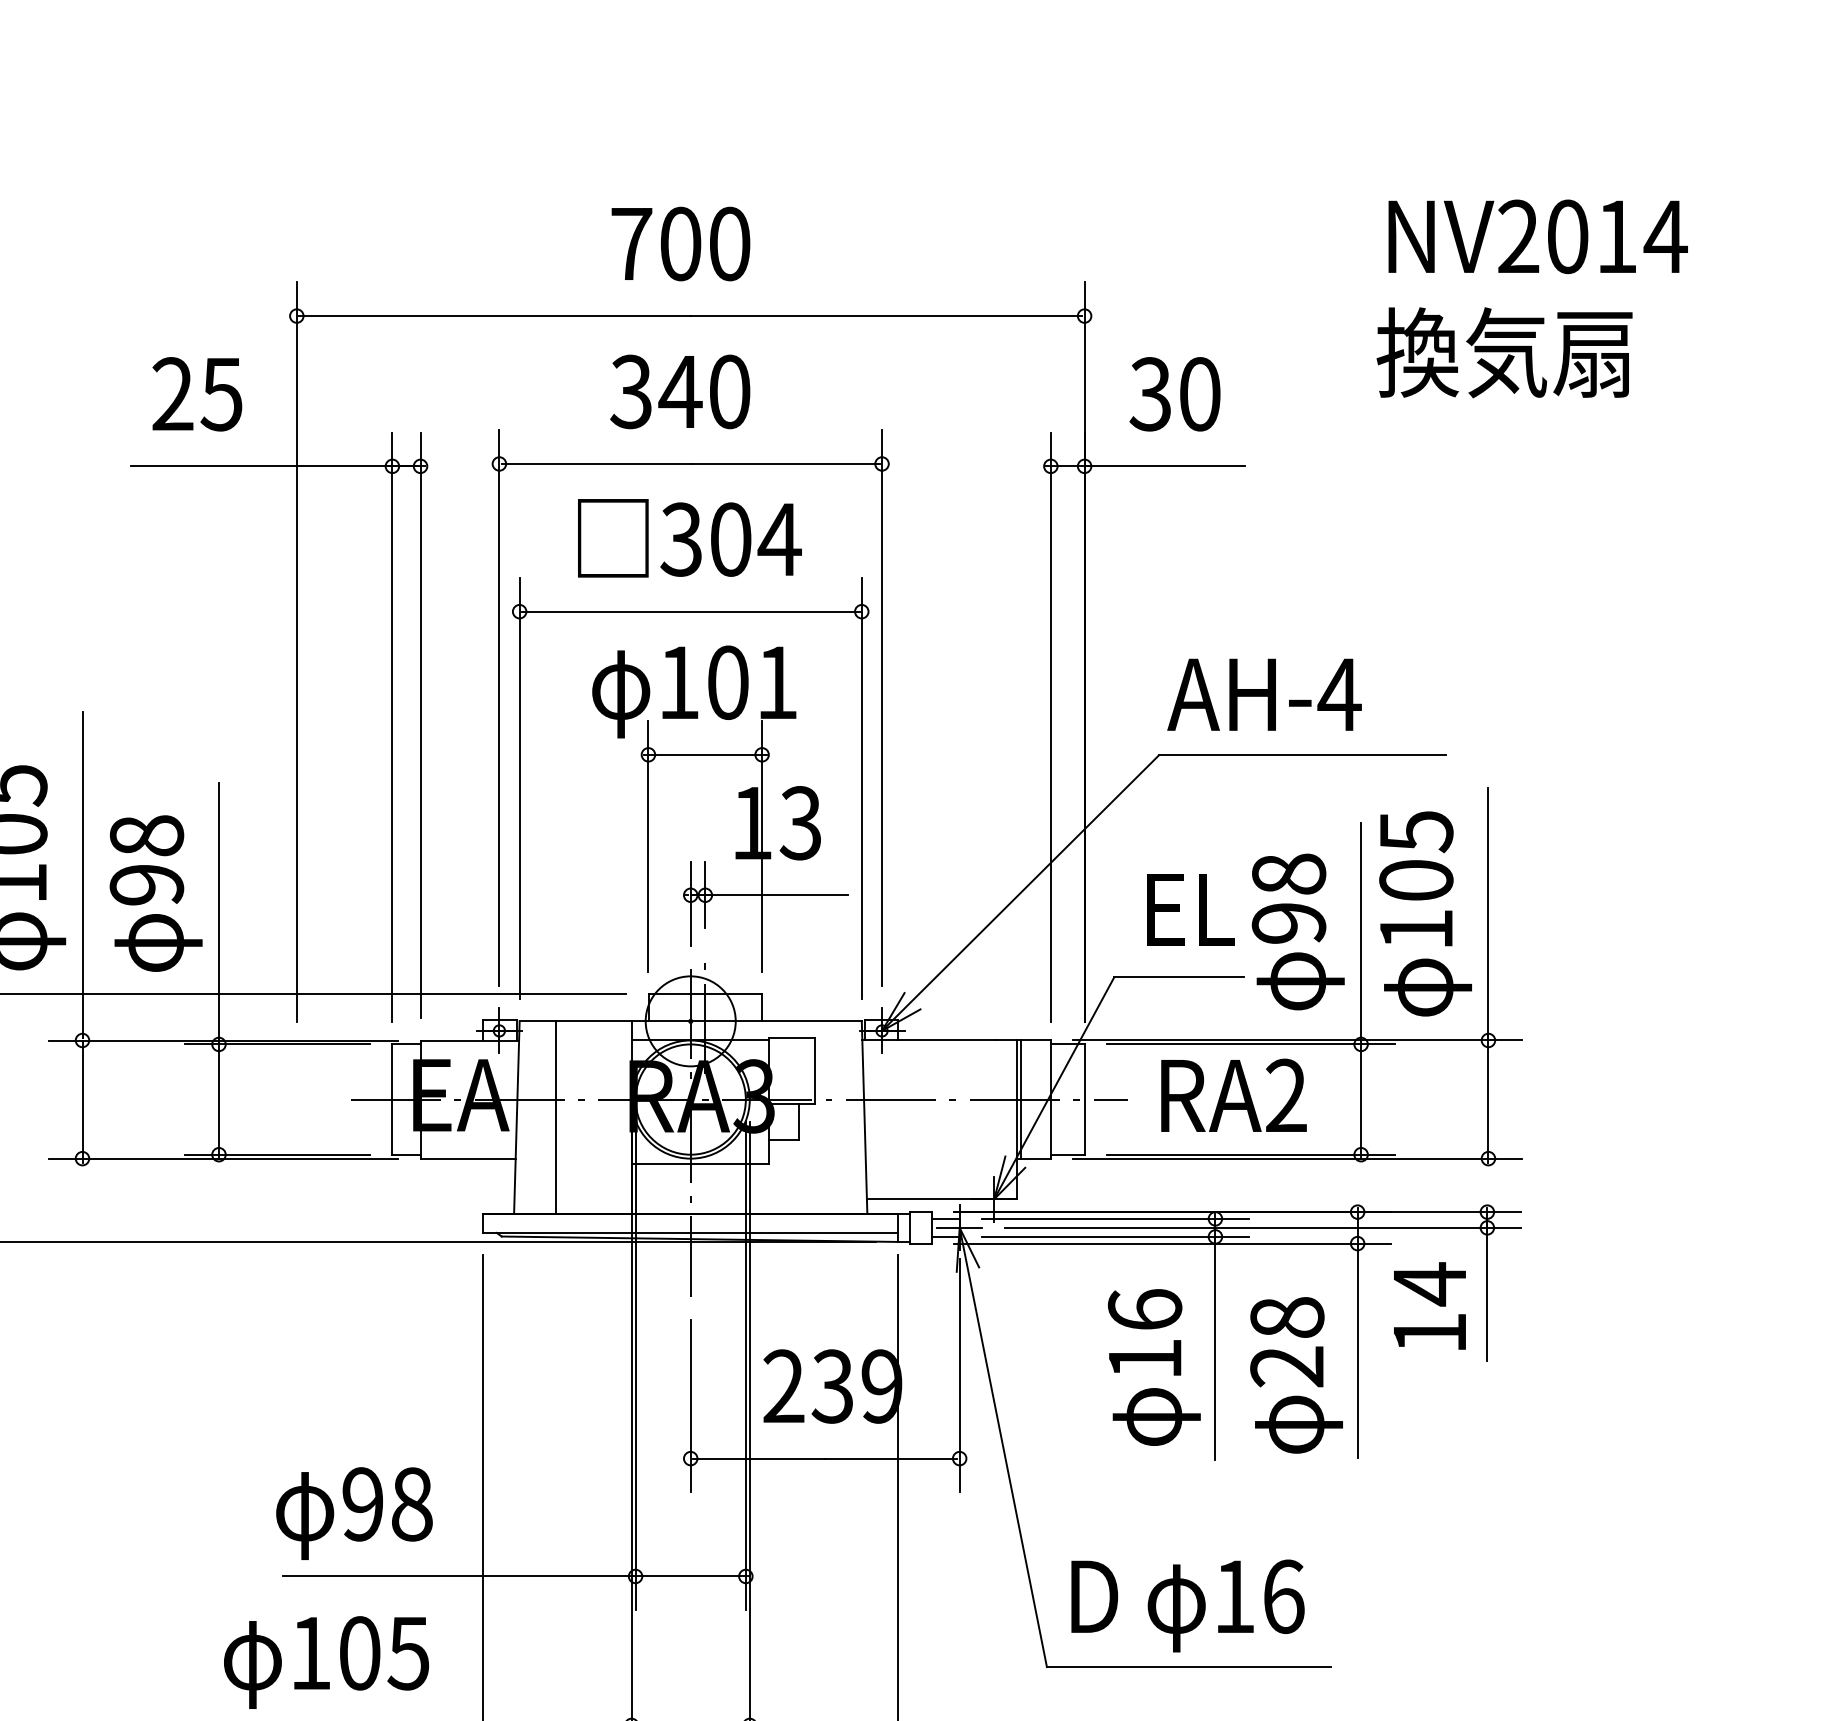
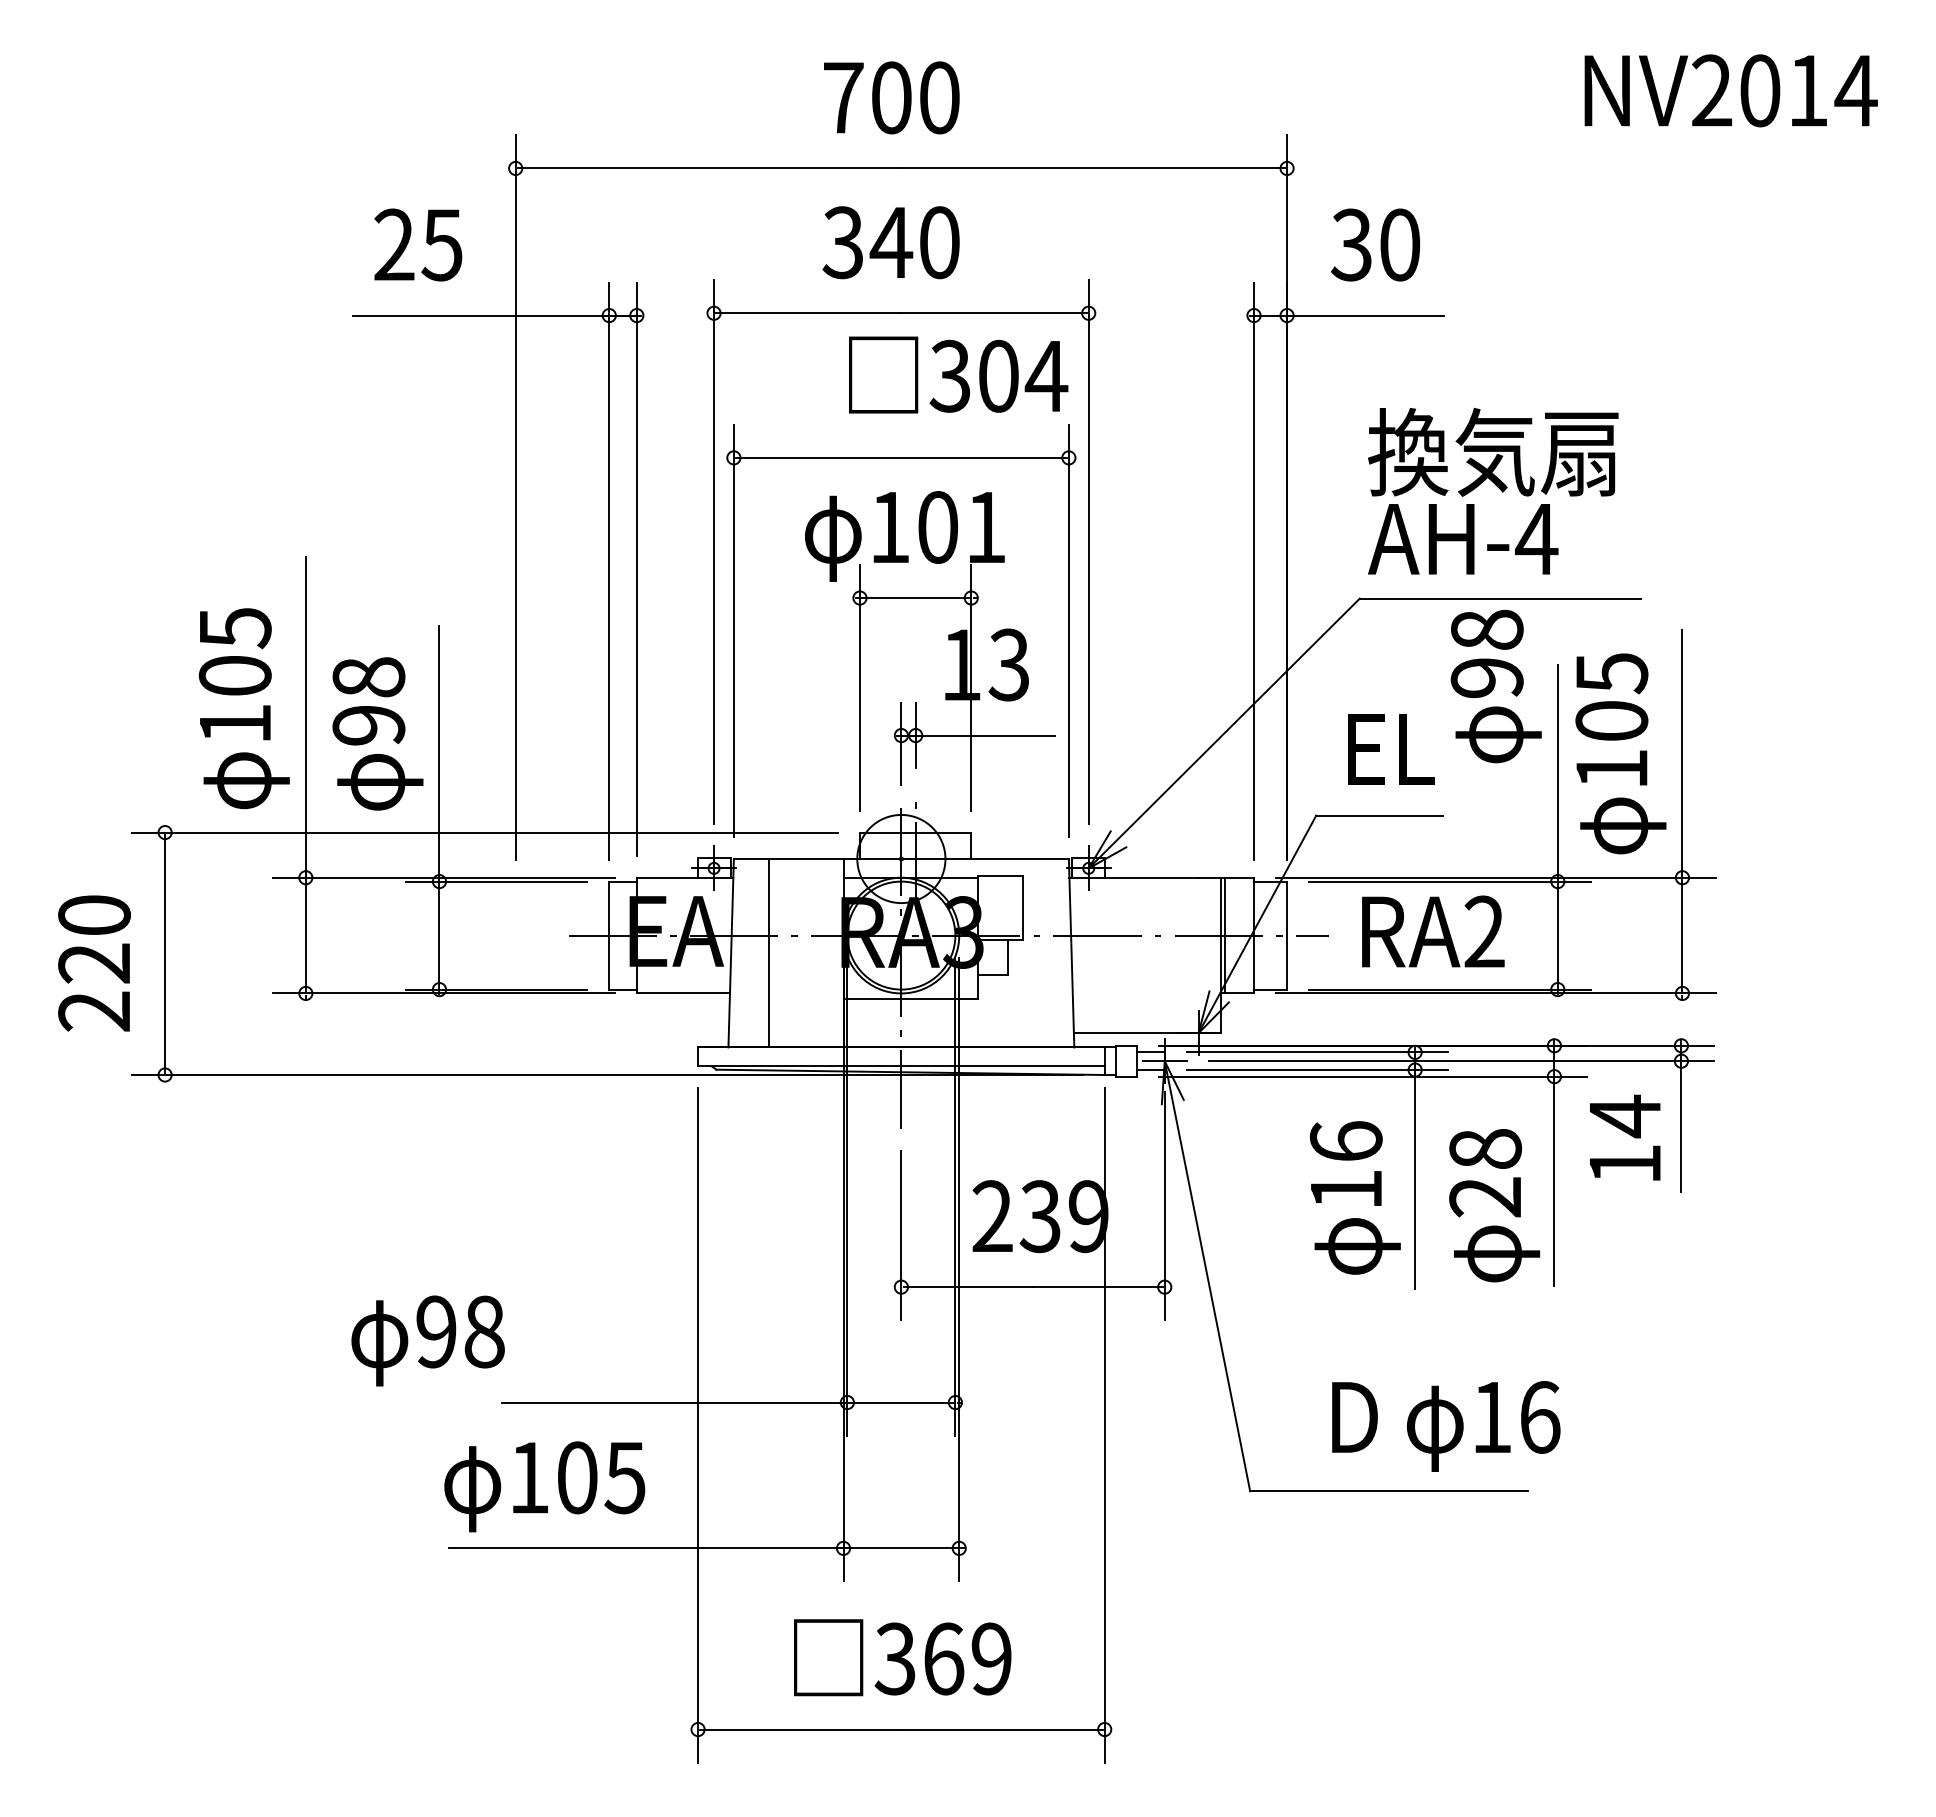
text: (1504, 351) -> (1493, 451), moved
text: (689, 537) -> (958, 374), moved
text: (1297, 931) -> (1495, 686), moved
text: (353, 1513) -> (427, 1340), moved
text: (1188, 1606) -> (1446, 1426), moved

